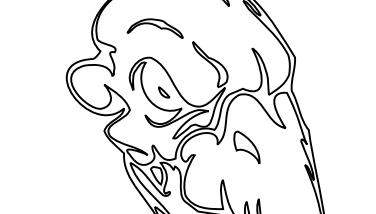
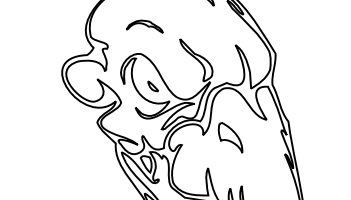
part: (154, 28) -> (144, 26), size x0.7

